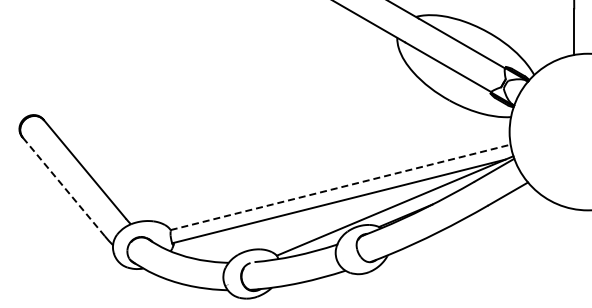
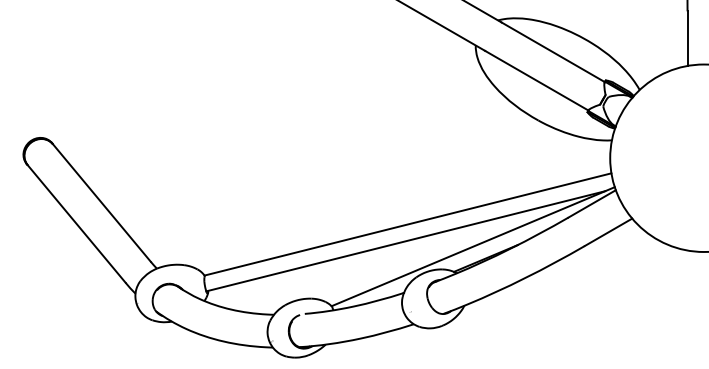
line: (63, 186) -> (76, 223), dashed -> solid
line: (341, 187) -> (408, 224), dashed -> solid

